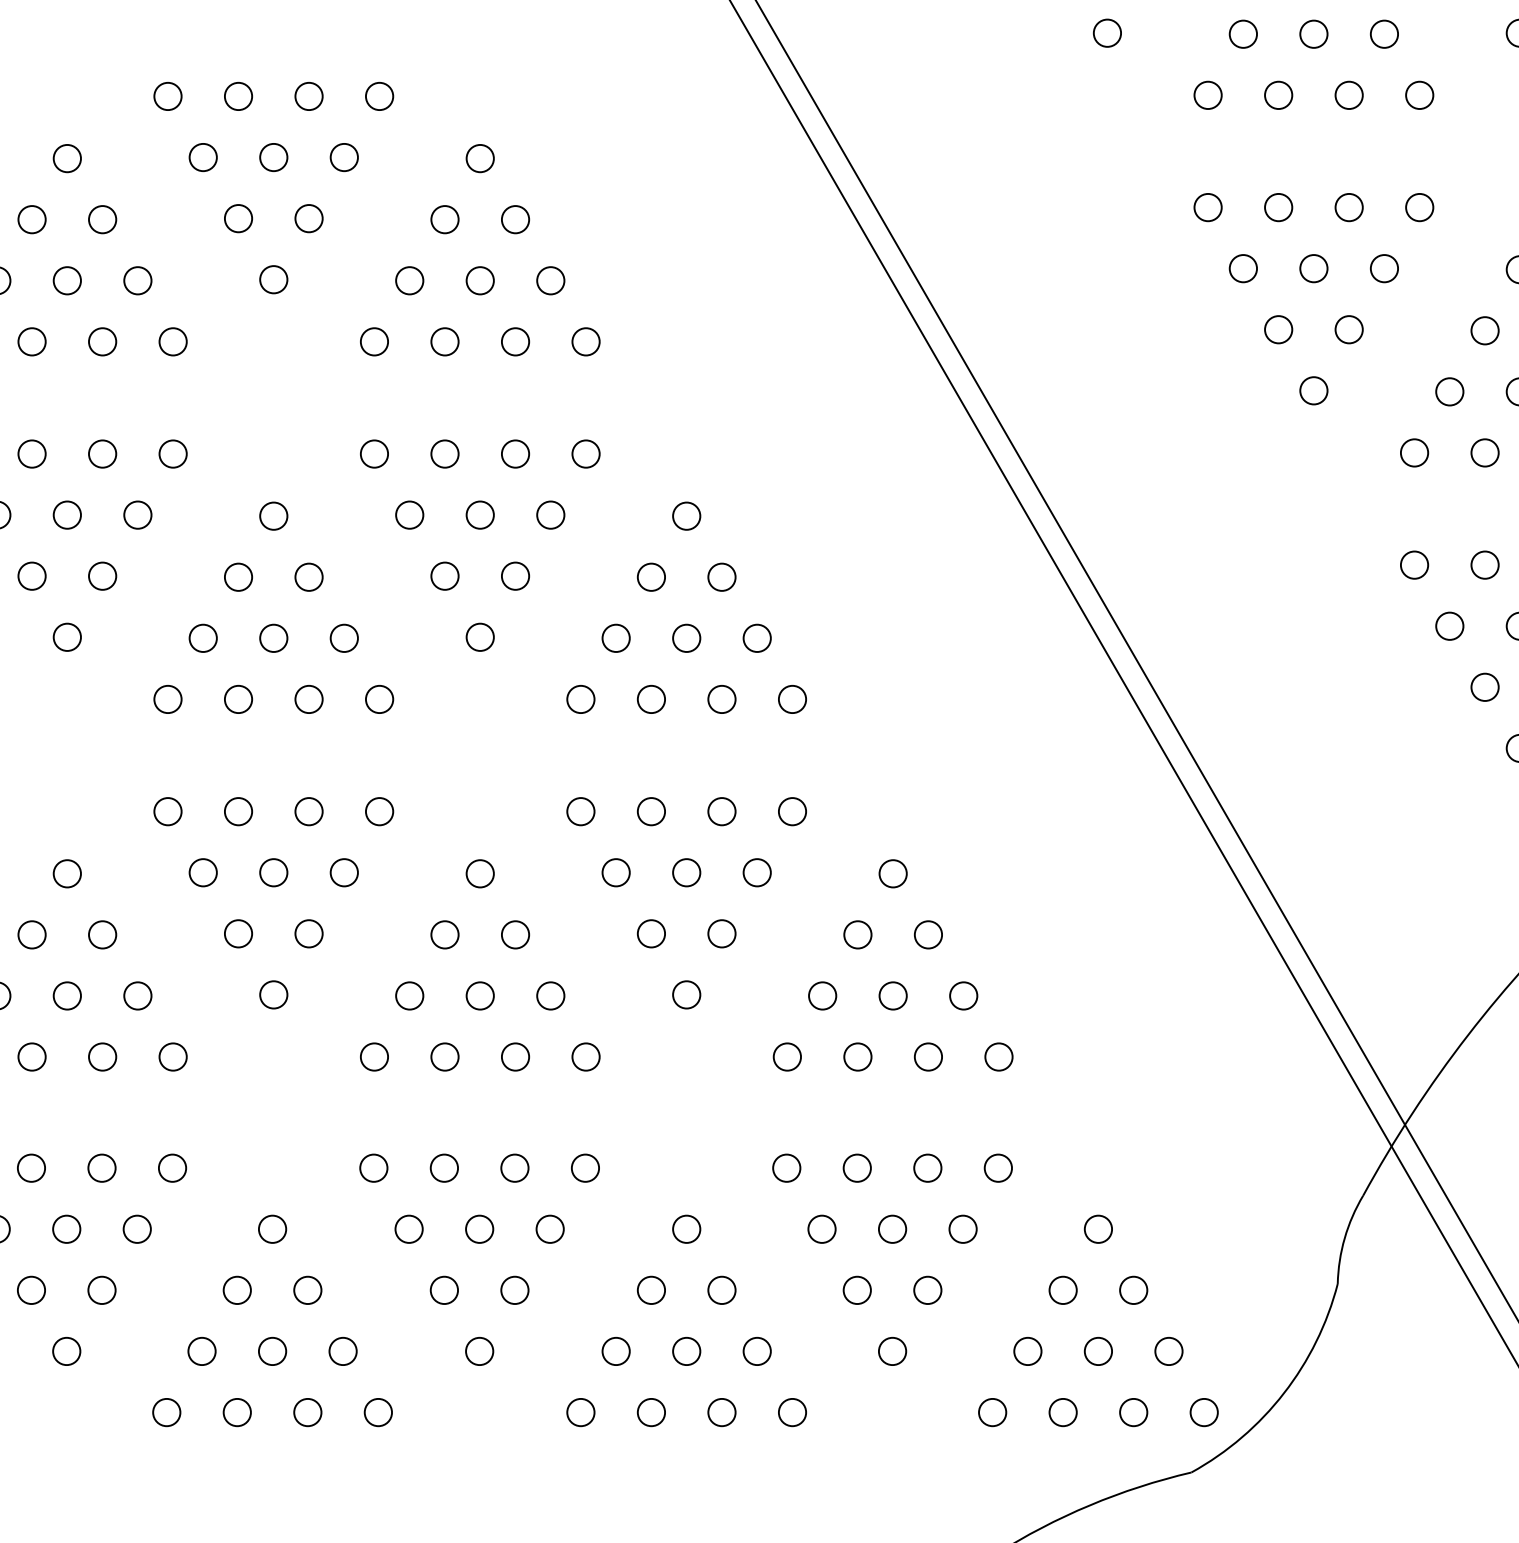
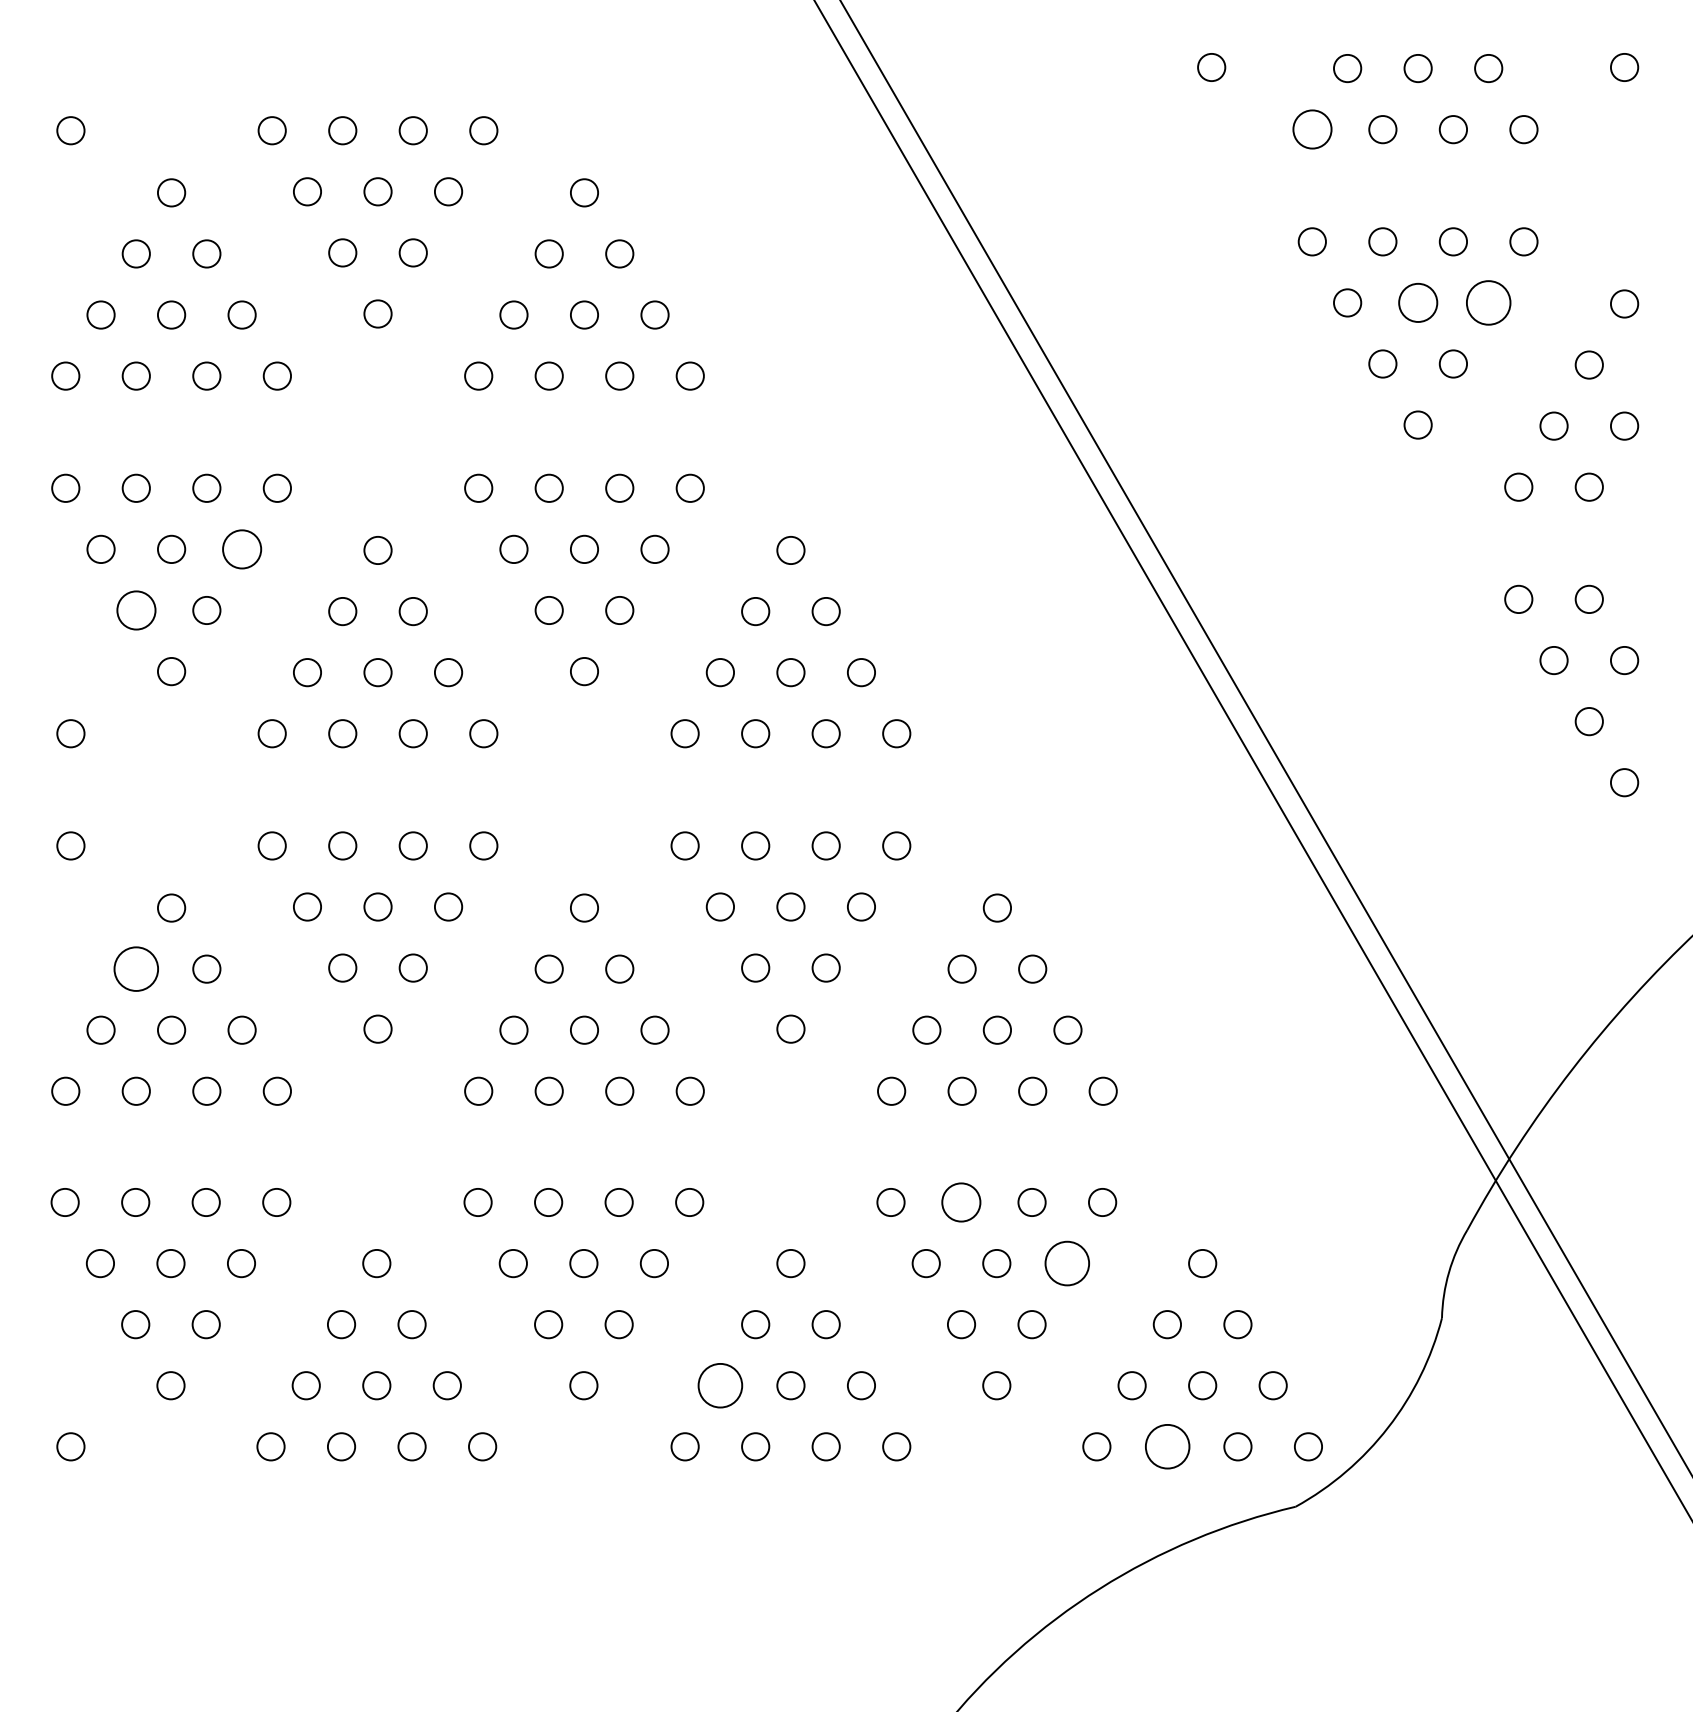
circle: (1207, 95) -> (1311, 129), size x1.4
circle: (1313, 268) -> (1417, 302), size x1.4
circle: (1384, 268) -> (1488, 302), size x1.6
circle: (137, 515) -> (241, 549), size x1.4
circle: (31, 576) -> (135, 610), size x1.4
circle: (31, 934) -> (135, 968), size x1.6
circle: (857, 1168) -> (961, 1202), size x1.4
circle: (962, 1229) -> (1066, 1263), size x1.6
circle: (616, 1351) -> (720, 1385), size x1.6
circle: (1062, 1412) -> (1166, 1446), size x1.6

